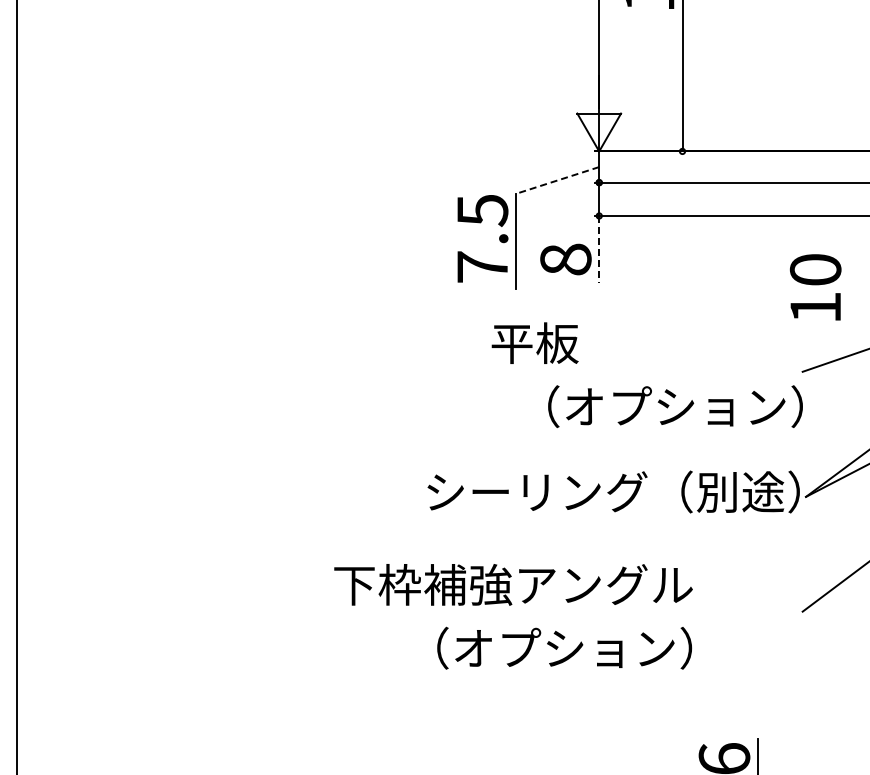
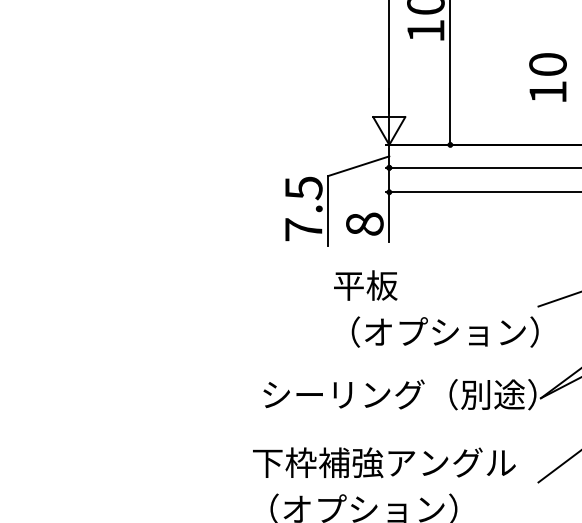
line: (557, 180) -> (358, 166), dashed -> solid
line: (599, 249) -> (389, 216), dashed -> solid
text: (815, 287) -> (547, 77), moved
text: (534, 342) -> (365, 285), moved
text: (513, 584) -> (384, 462), moved

